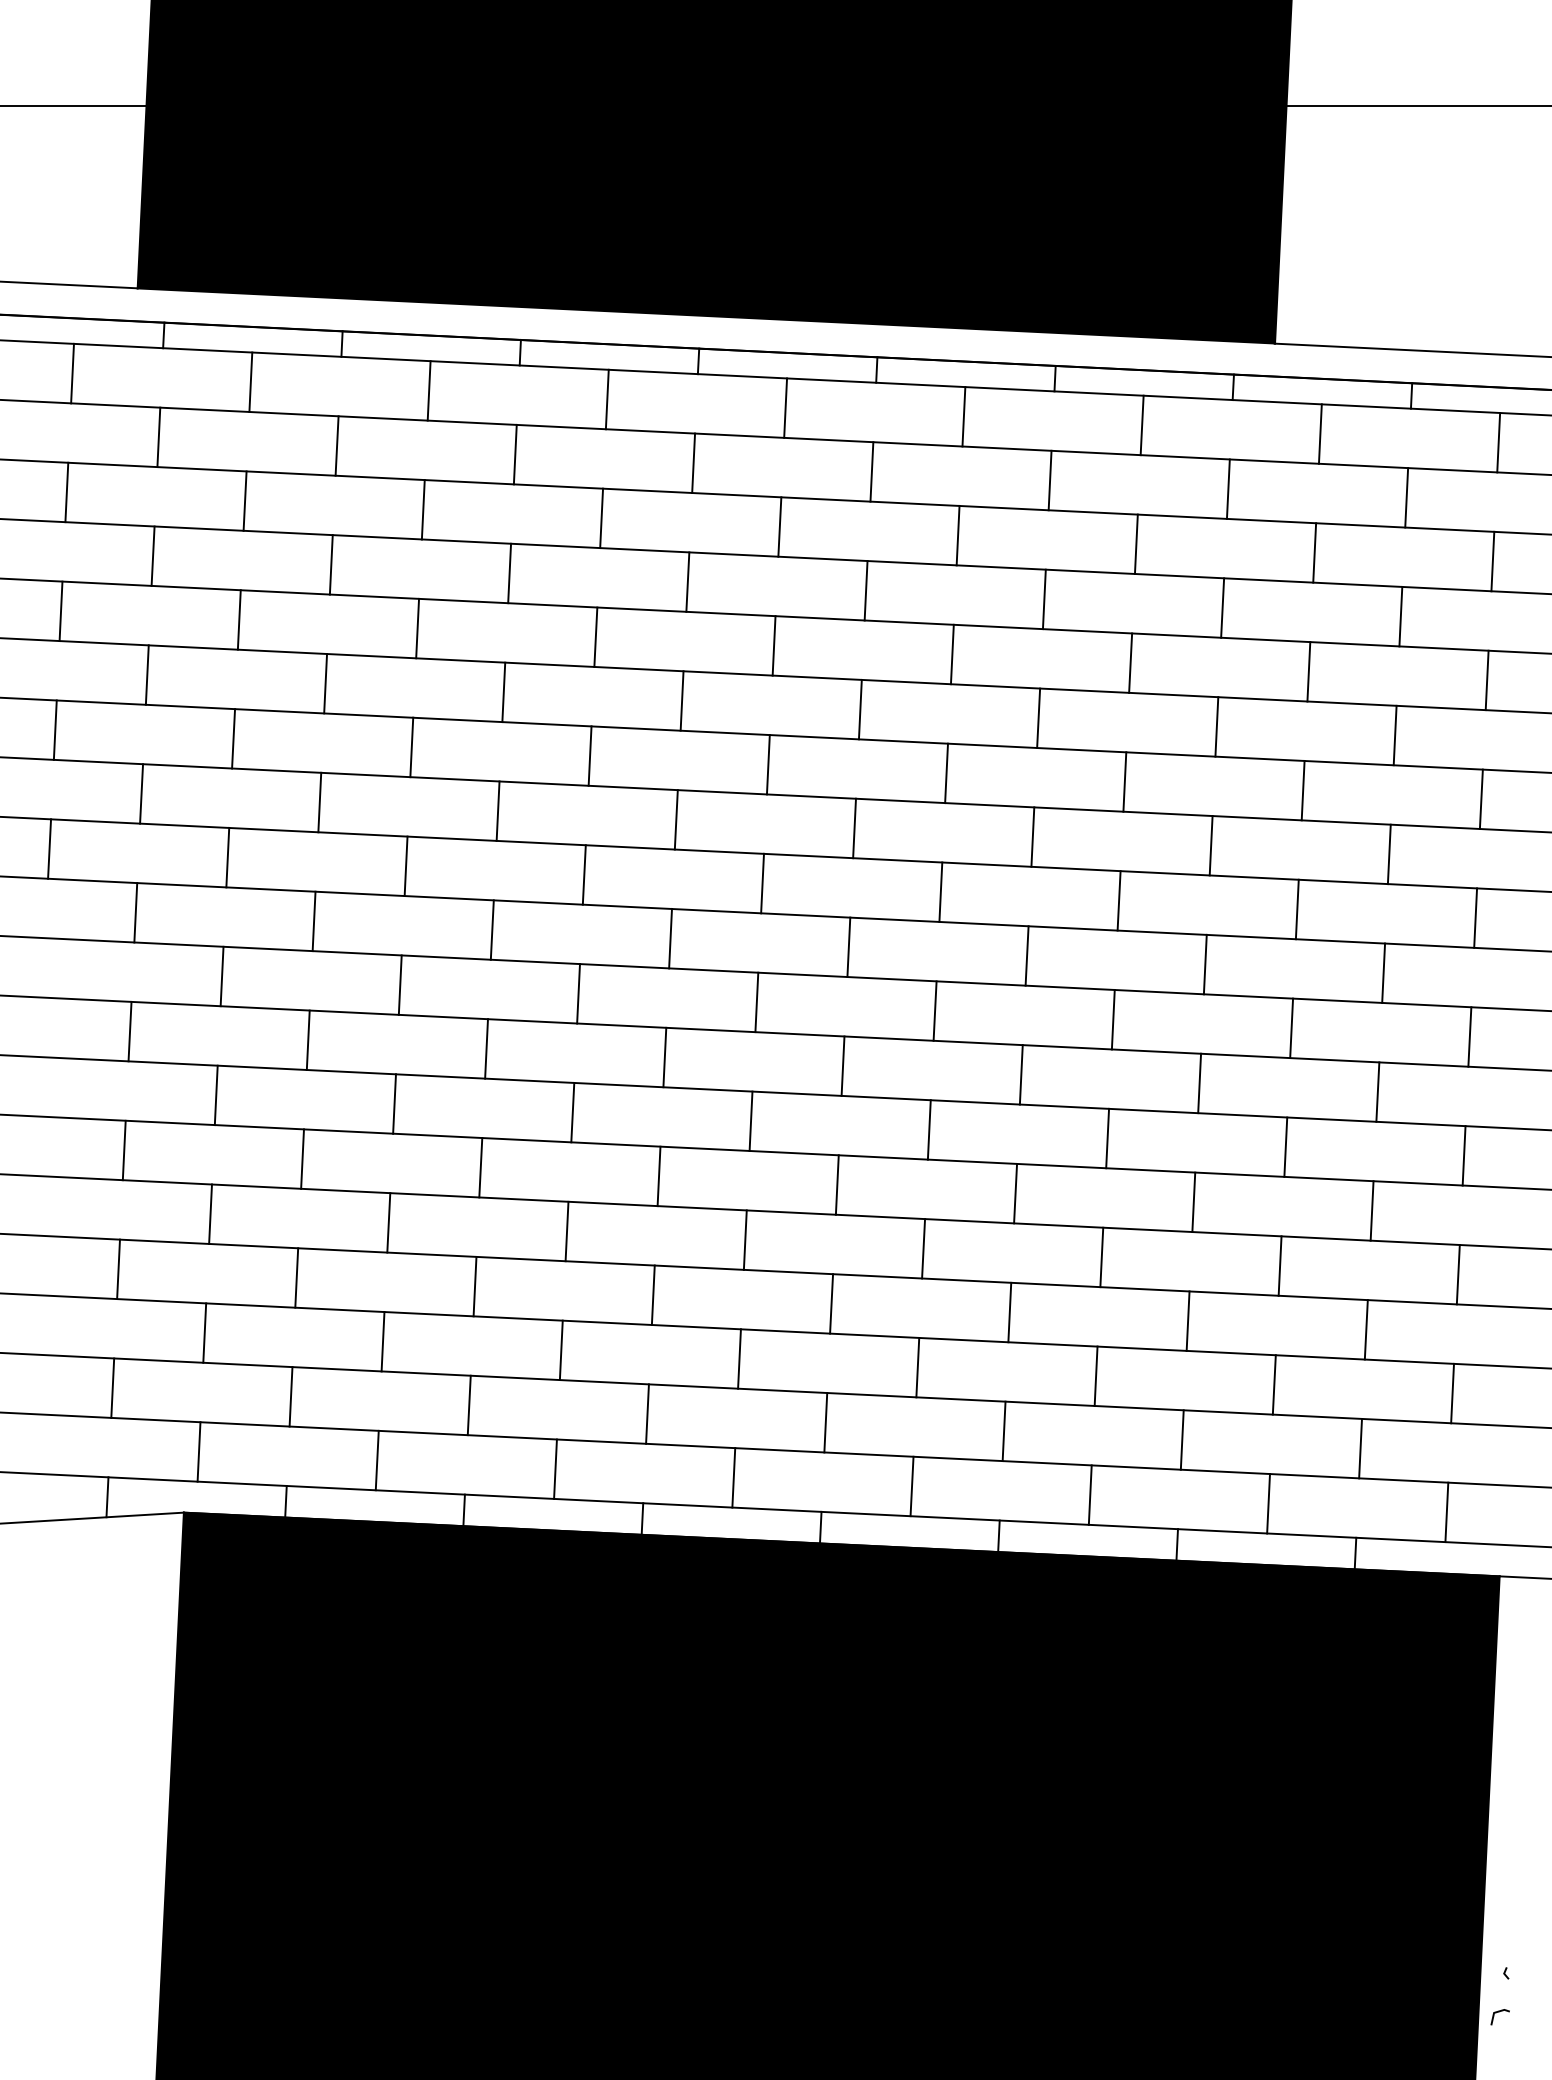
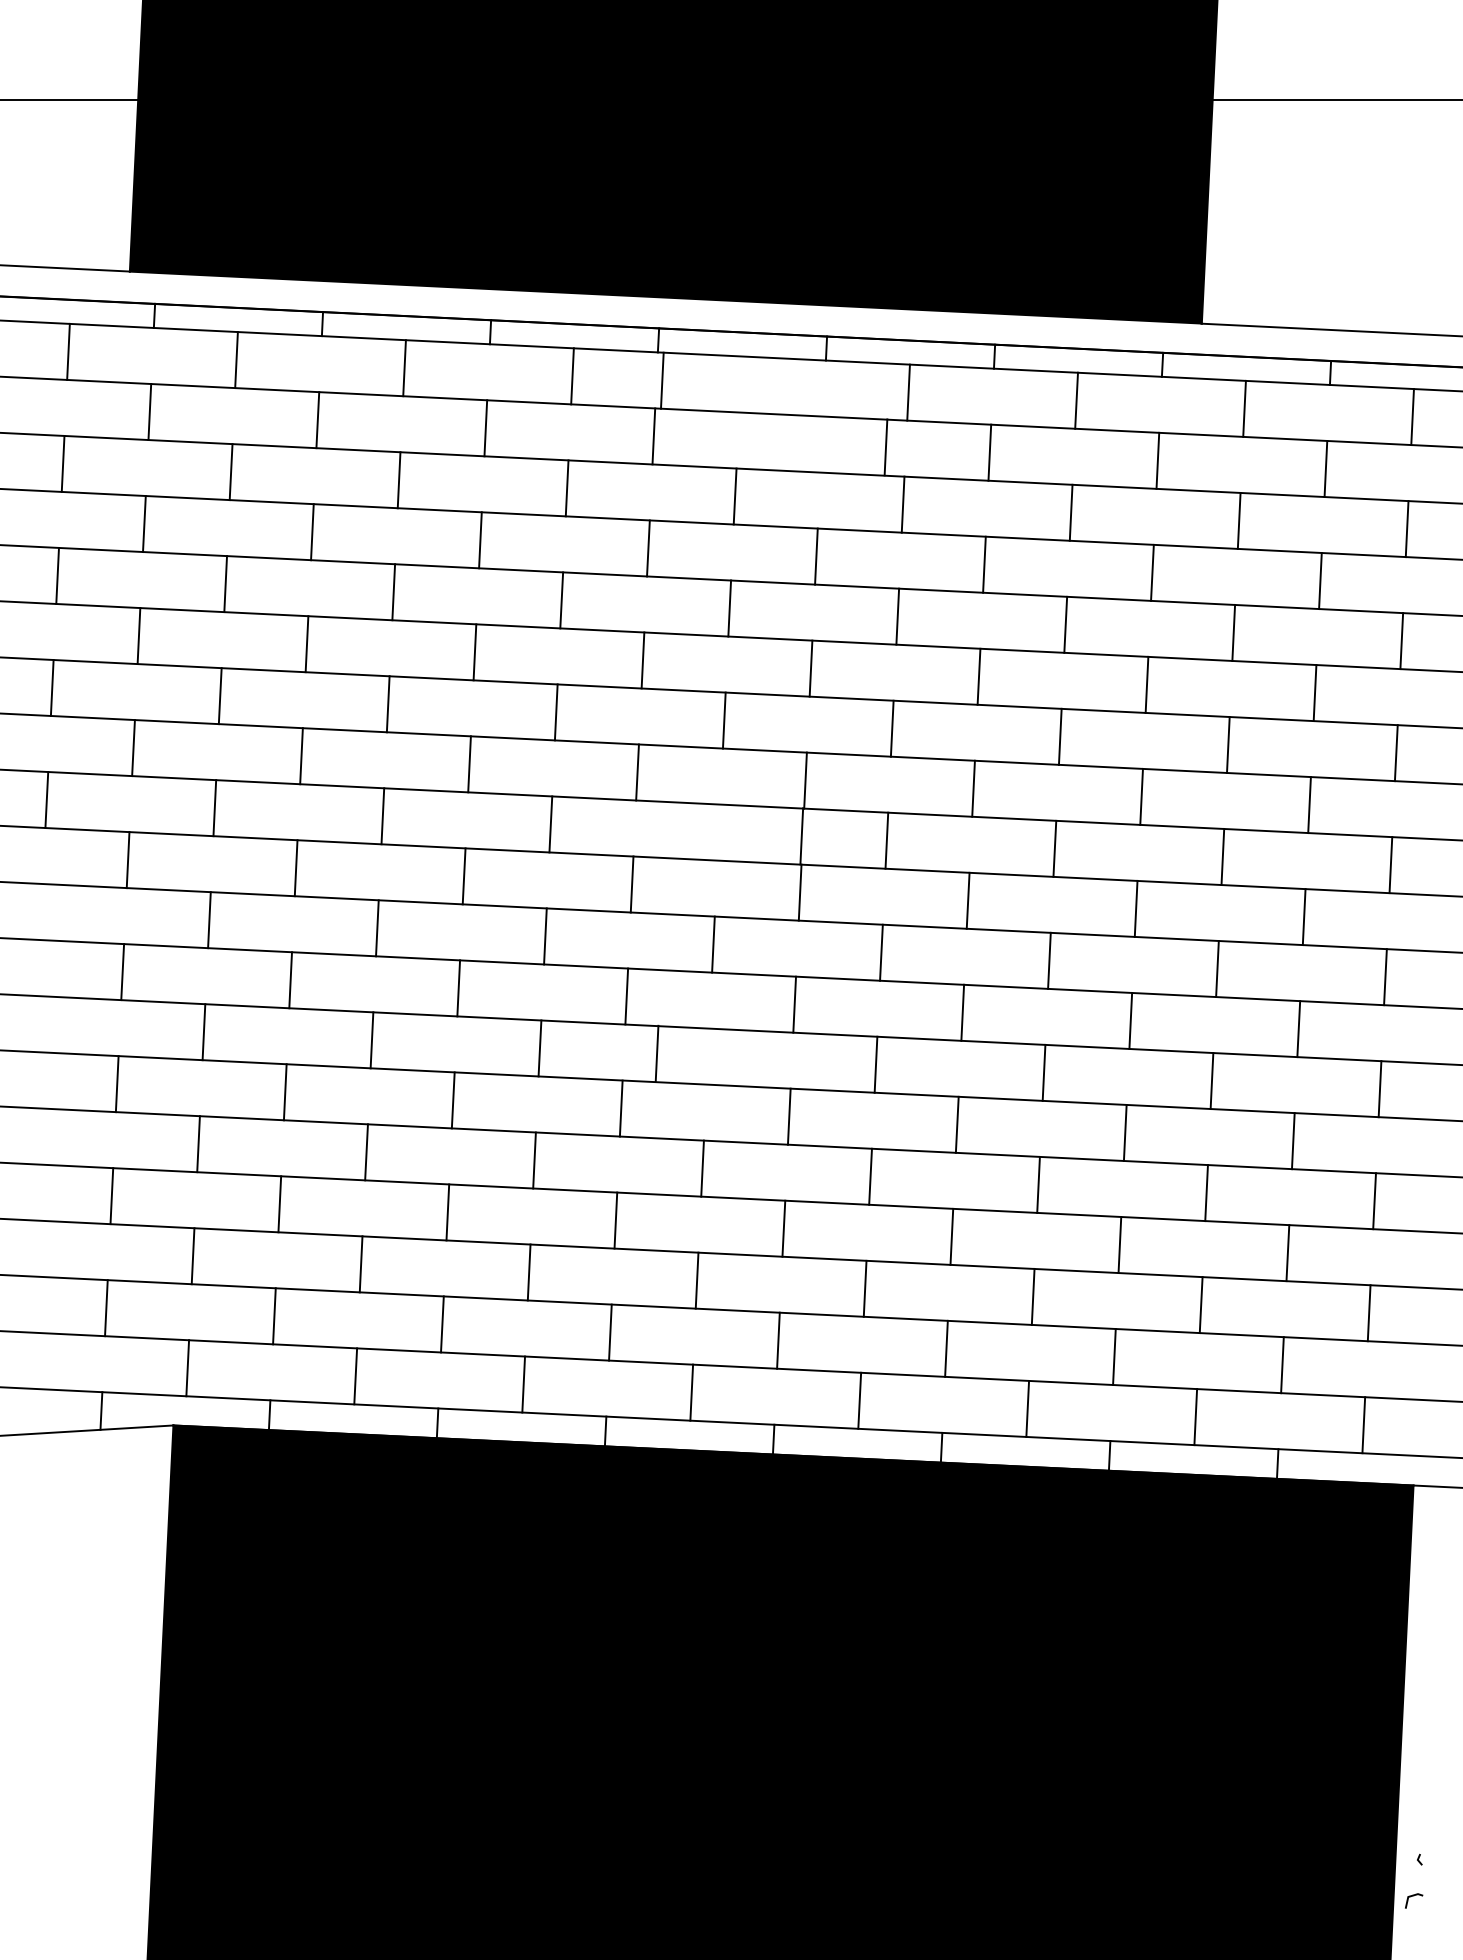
line: (785, 407) -> (662, 380), moved
line: (871, 471) -> (885, 447), moved
line: (762, 883) -> (801, 836), moved
line: (750, 1121) -> (656, 1053), moved

